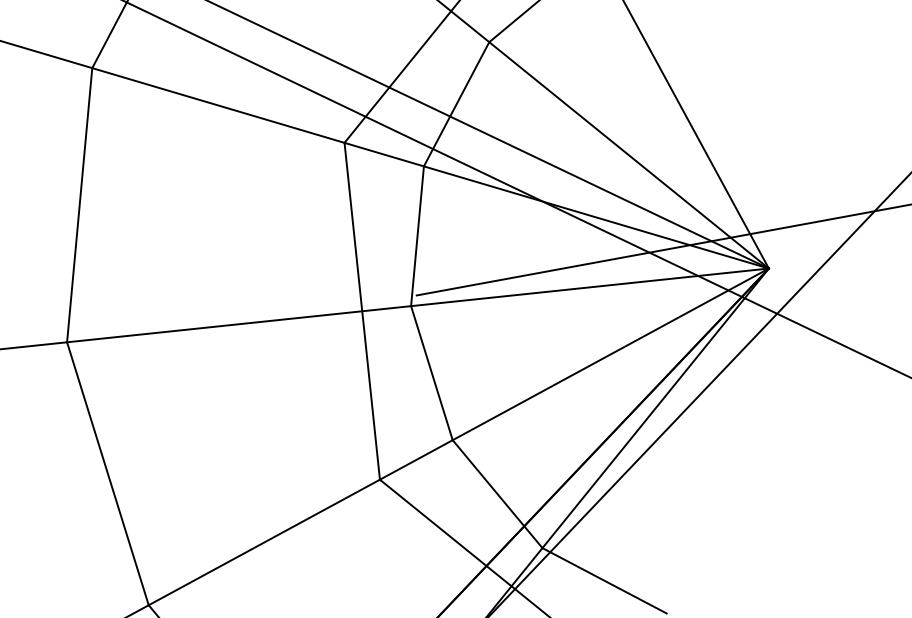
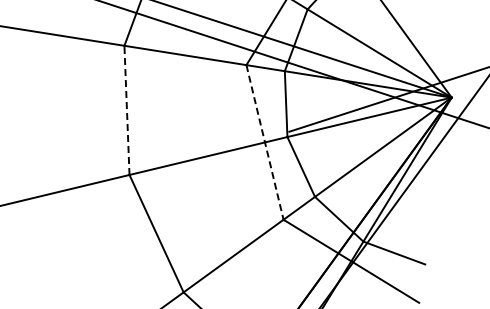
line: (78, 205) -> (126, 110), solid -> dashed
line: (363, 311) -> (265, 142), solid -> dashed

